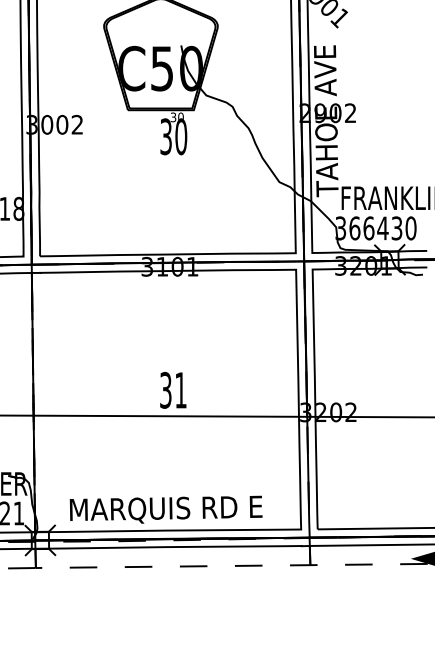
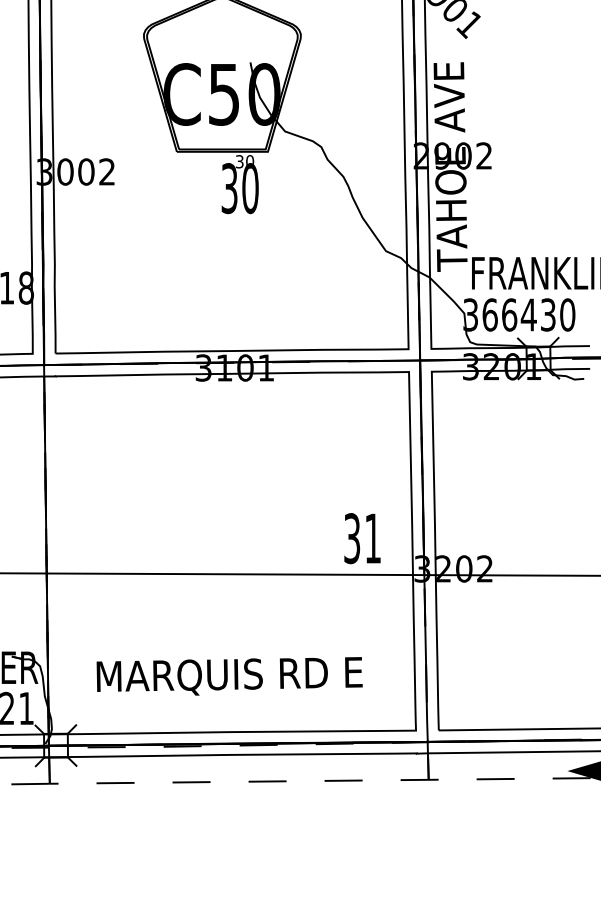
text: (173, 390) -> (362, 538), moved
text: (166, 509) -> (229, 676), moved

